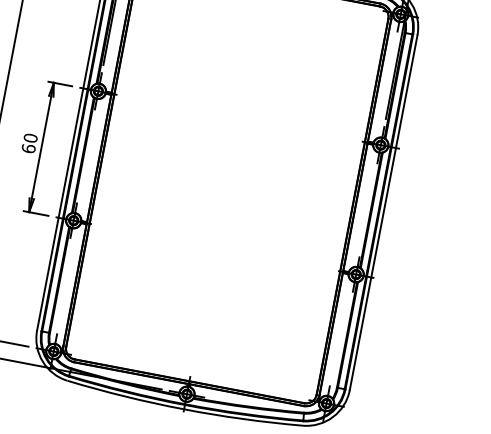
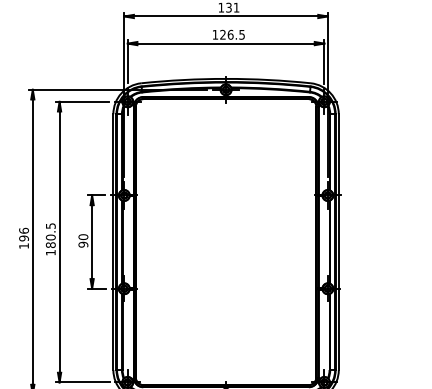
text: (28, 148) -> (83, 244), 60 -> 90

